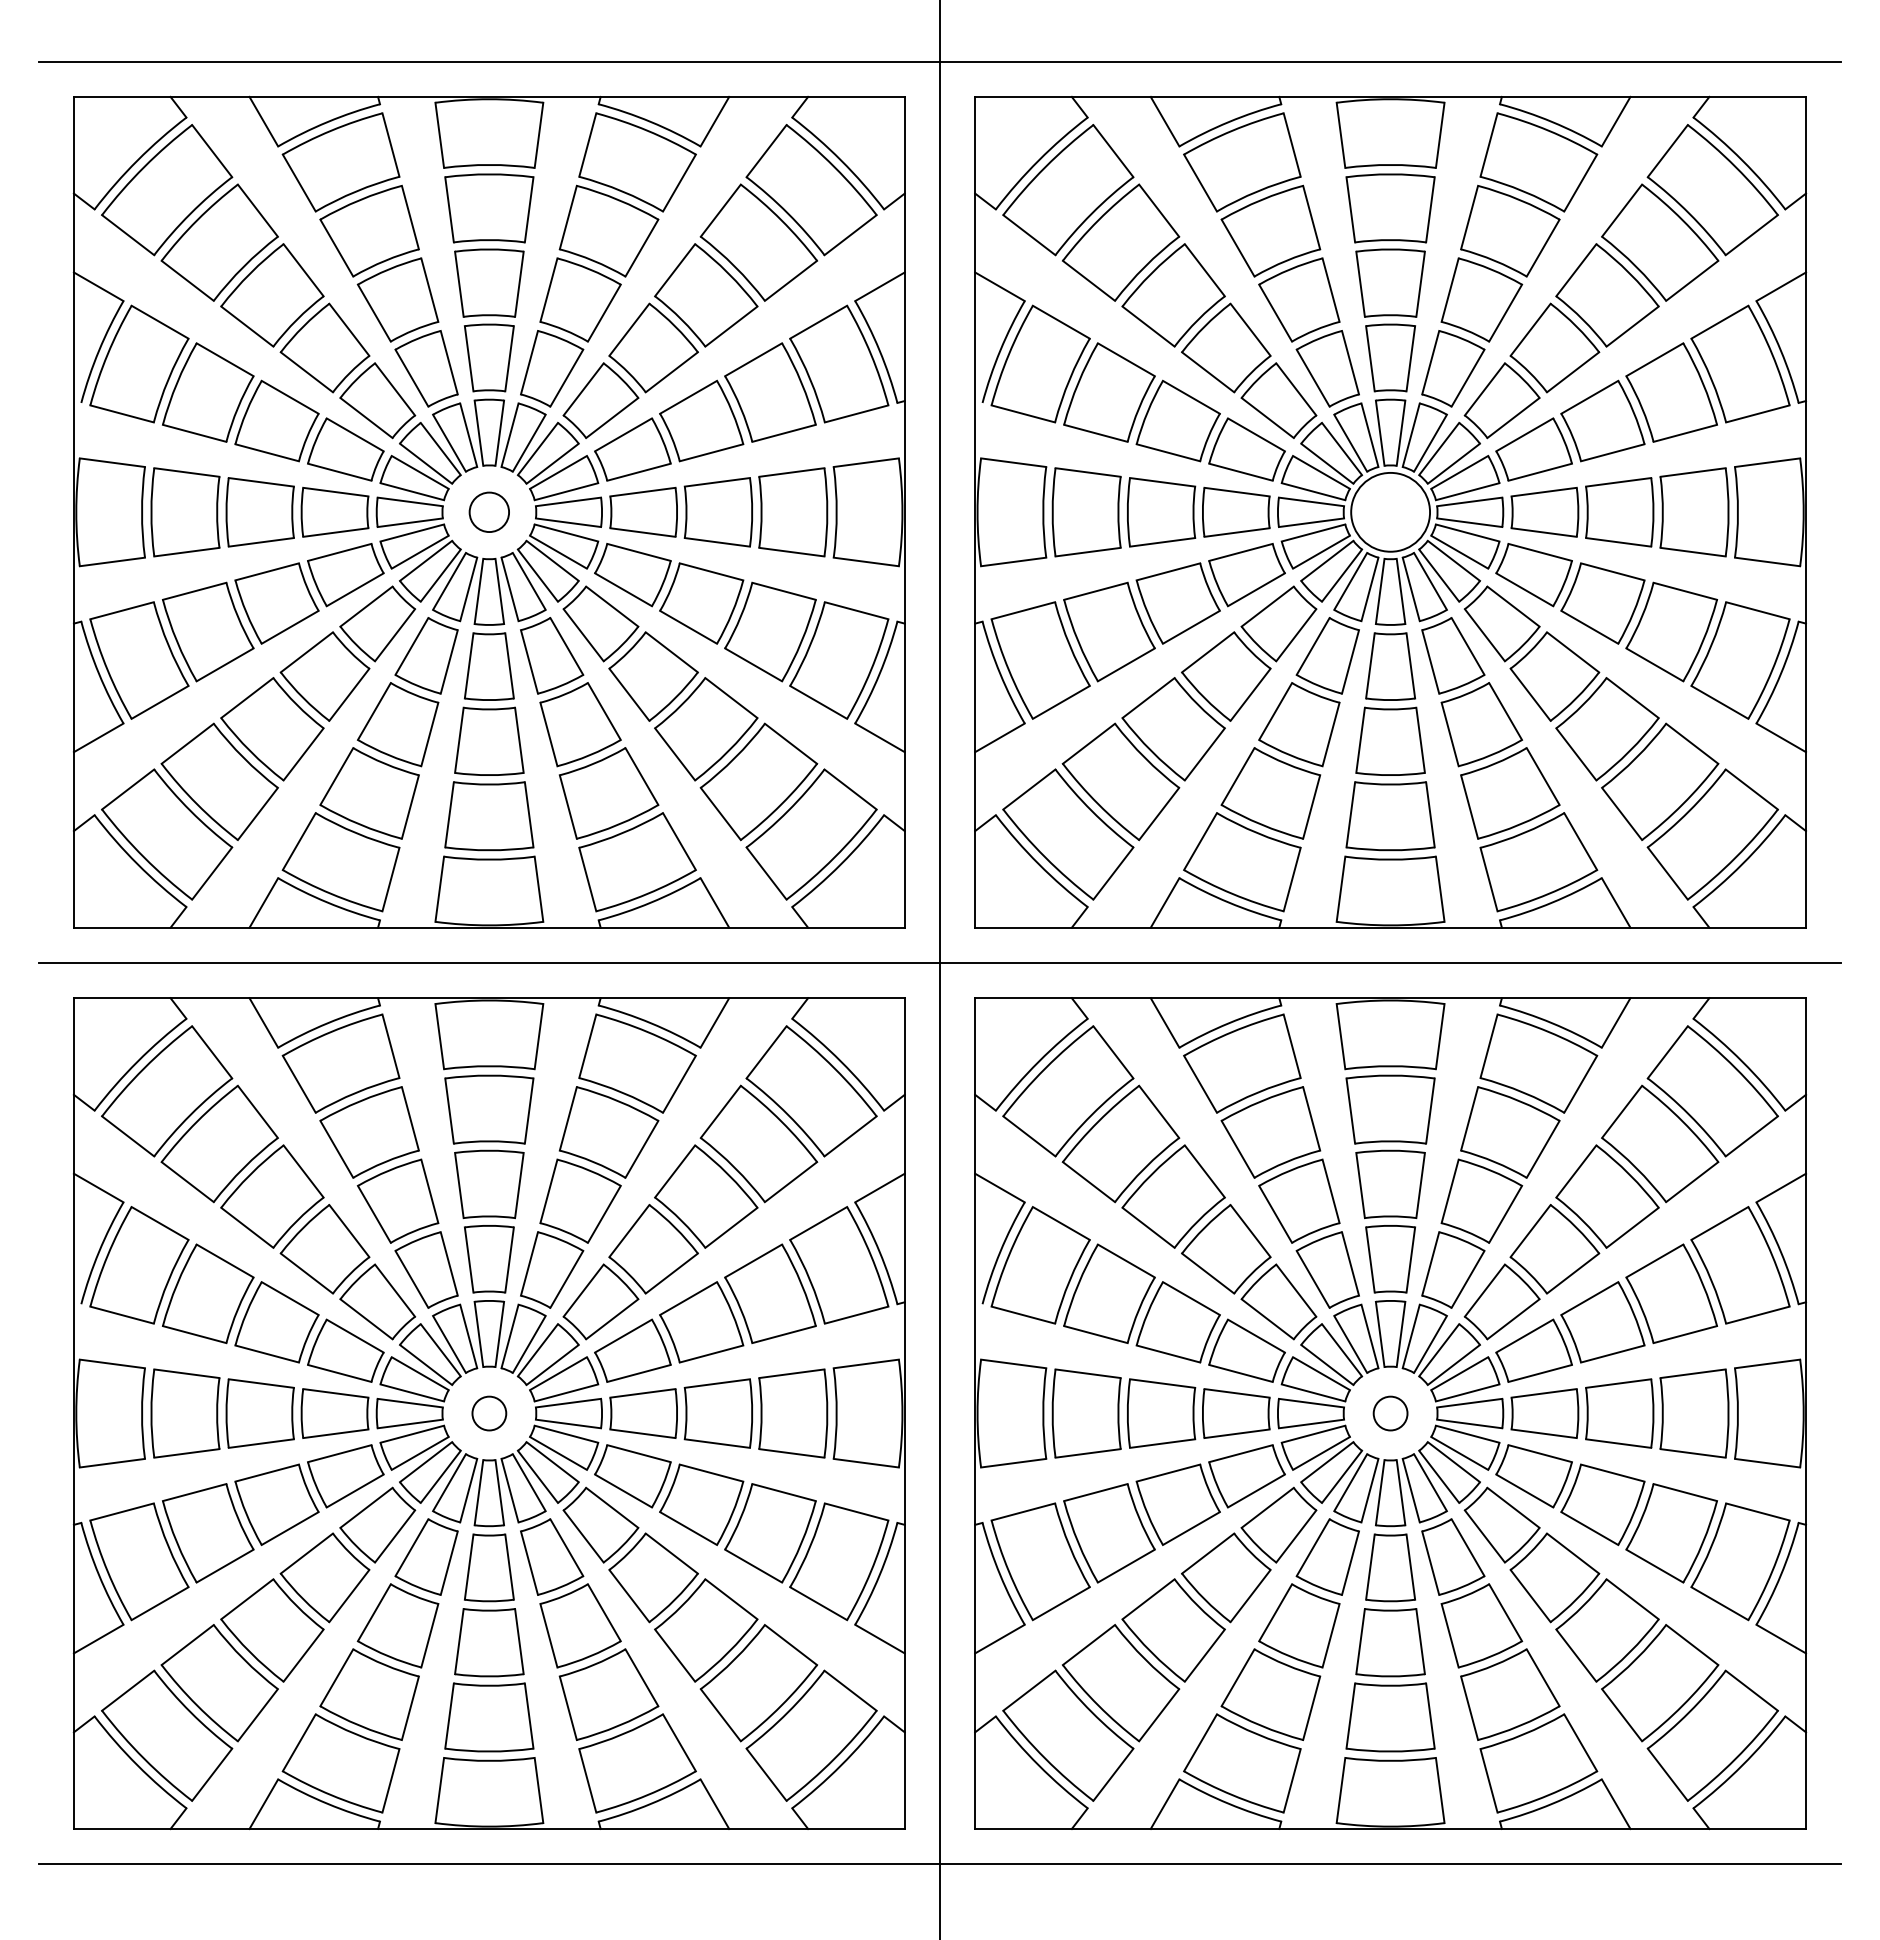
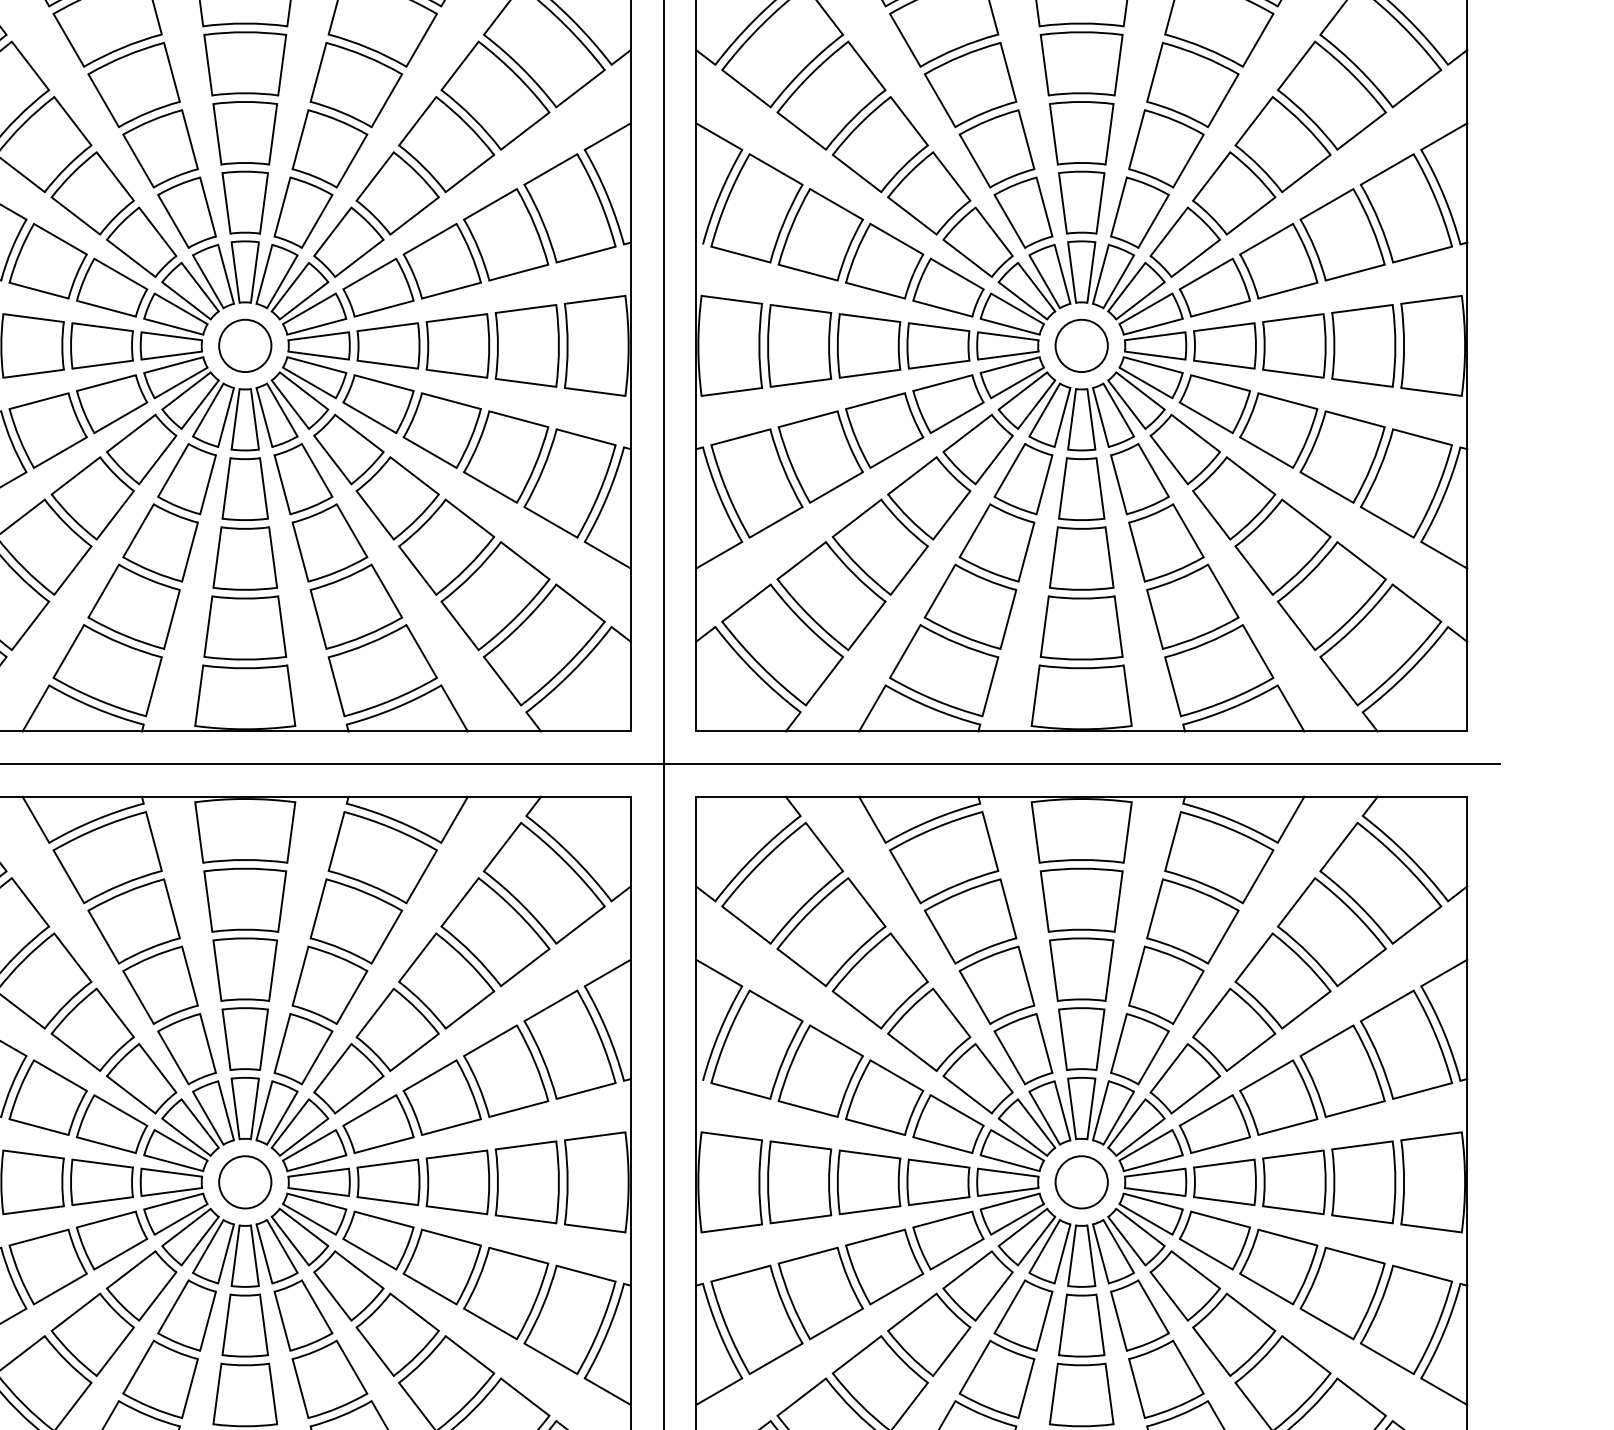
circle: (489, 512) -> (245, 346), size x1.43
circle: (1390, 512) -> (1081, 346), size x0.71
circle: (489, 1413) -> (245, 1182), size x1.67
circle: (1390, 1413) -> (1081, 1182), size x1.67

